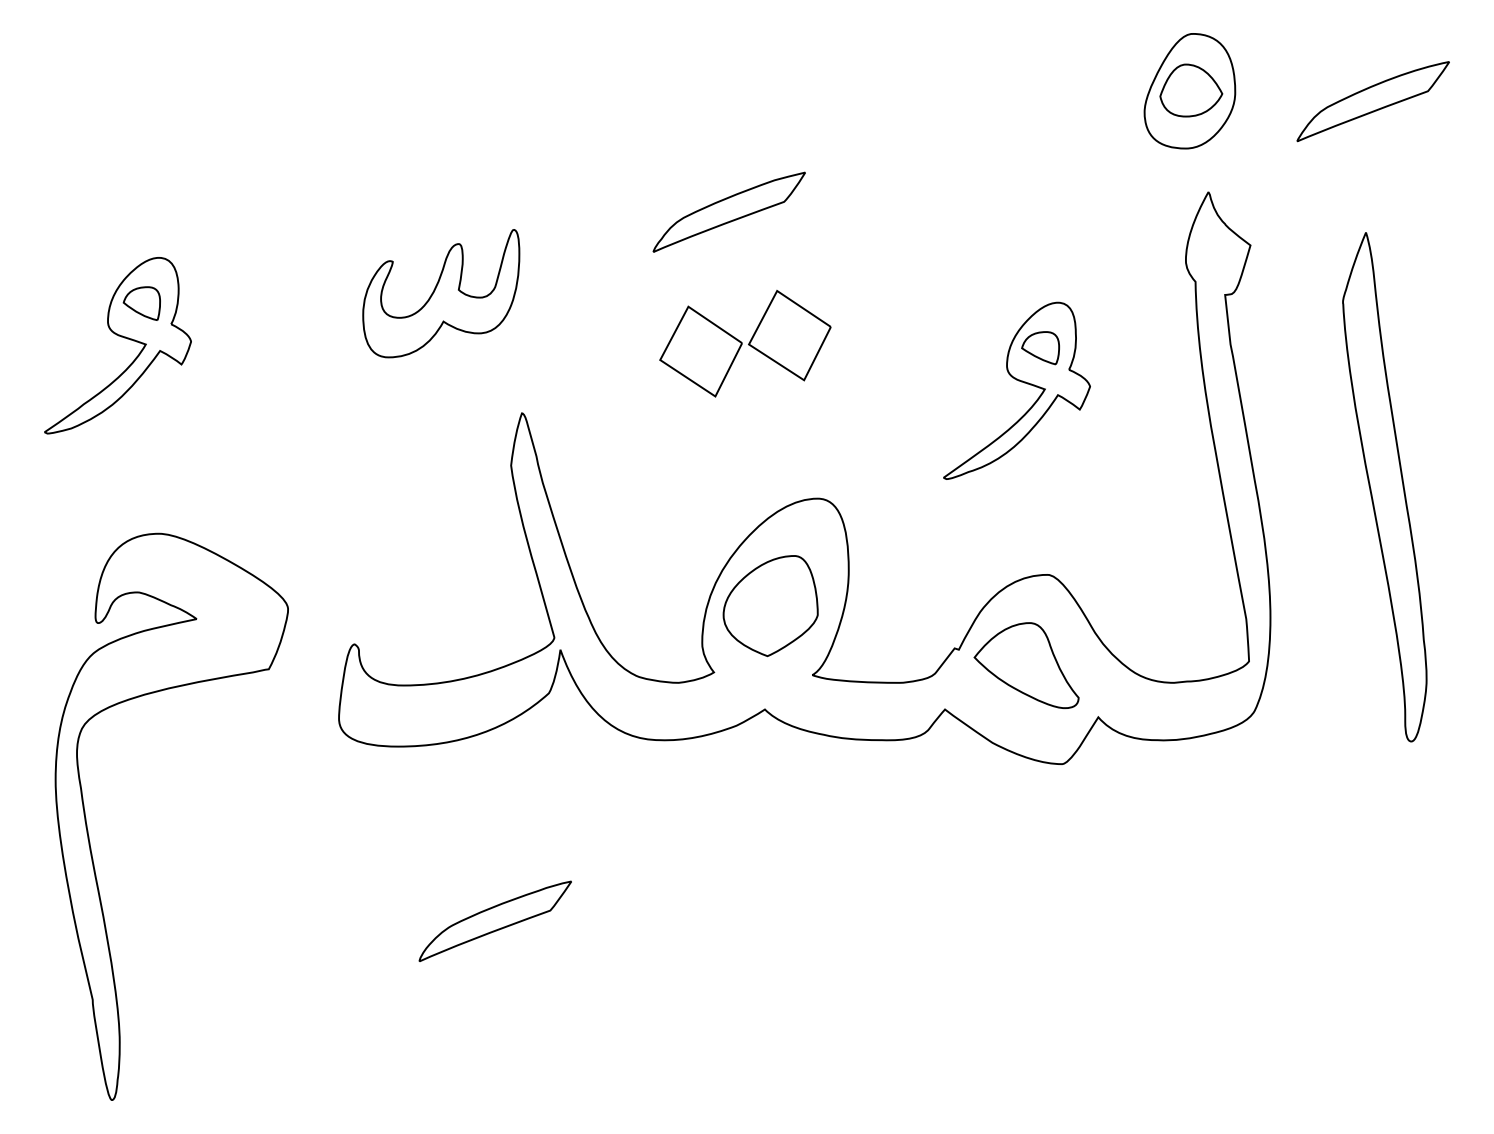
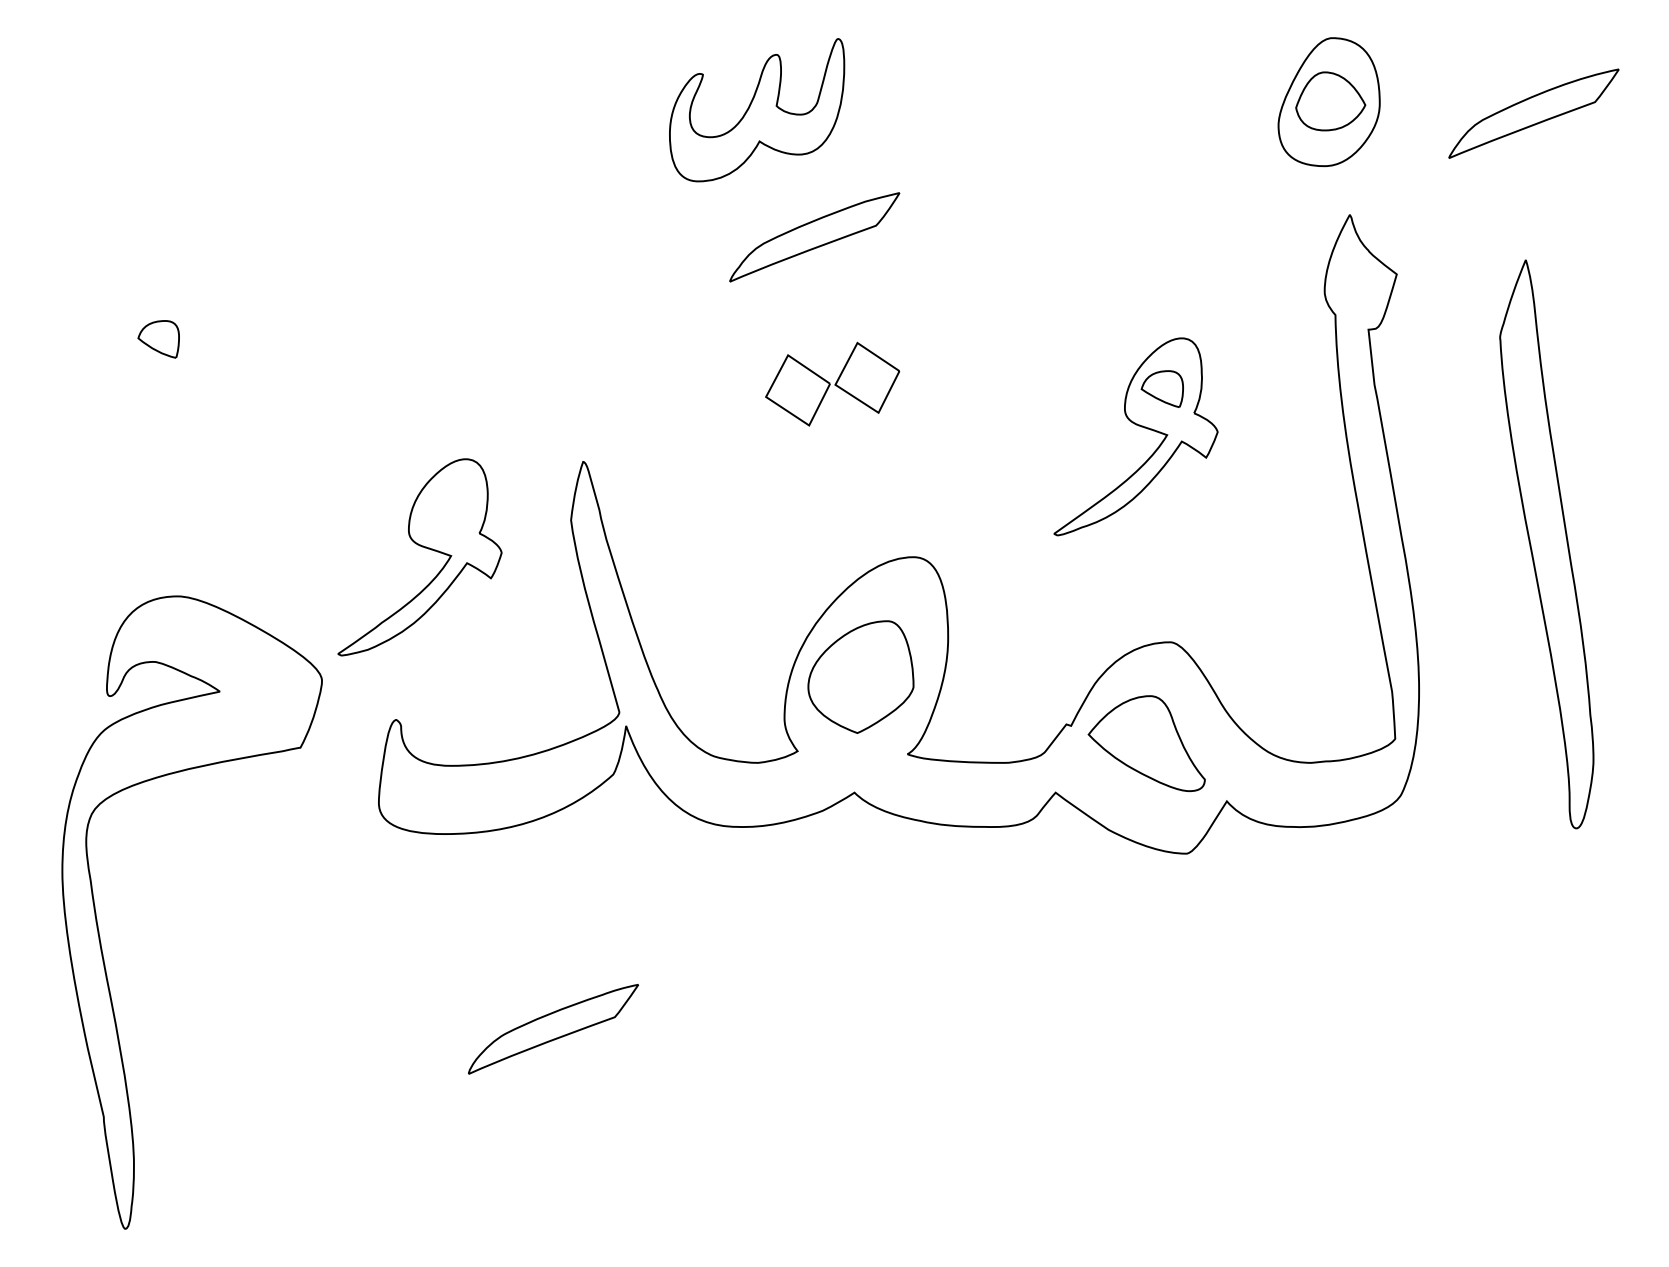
part: (441, 293) -> (757, 110), moved
part: (120, 336) -> (422, 547), moved
part: (745, 344) -> (832, 384), size x0.7

